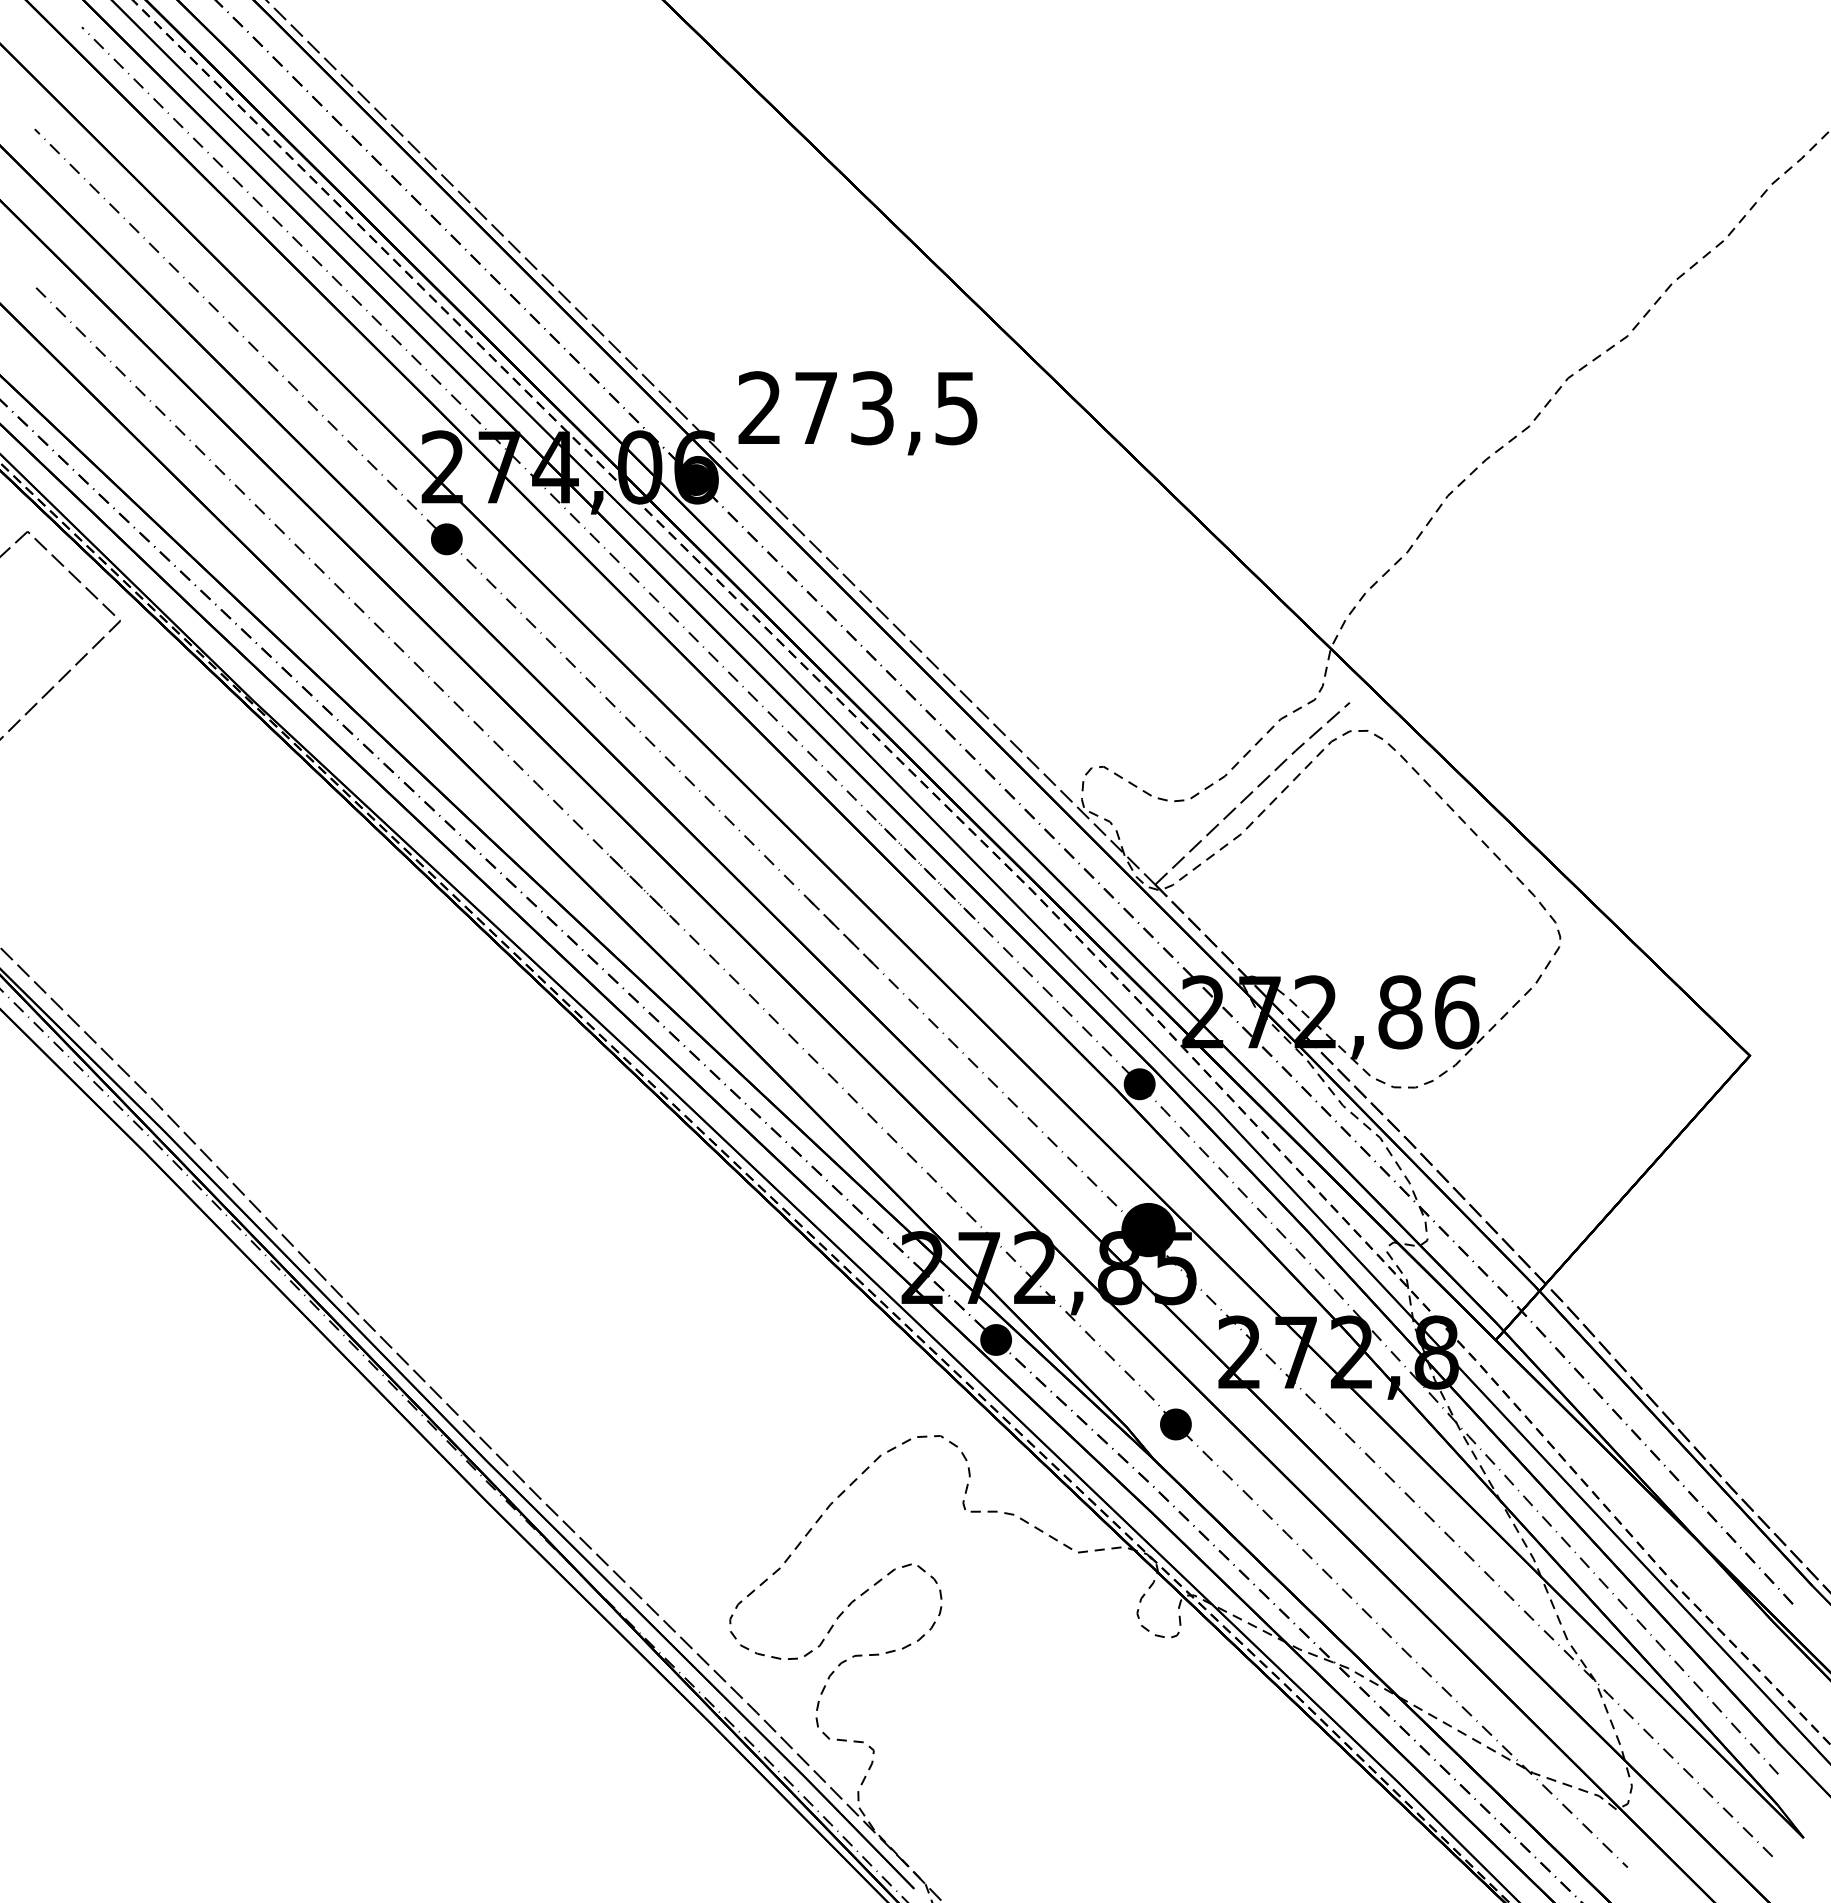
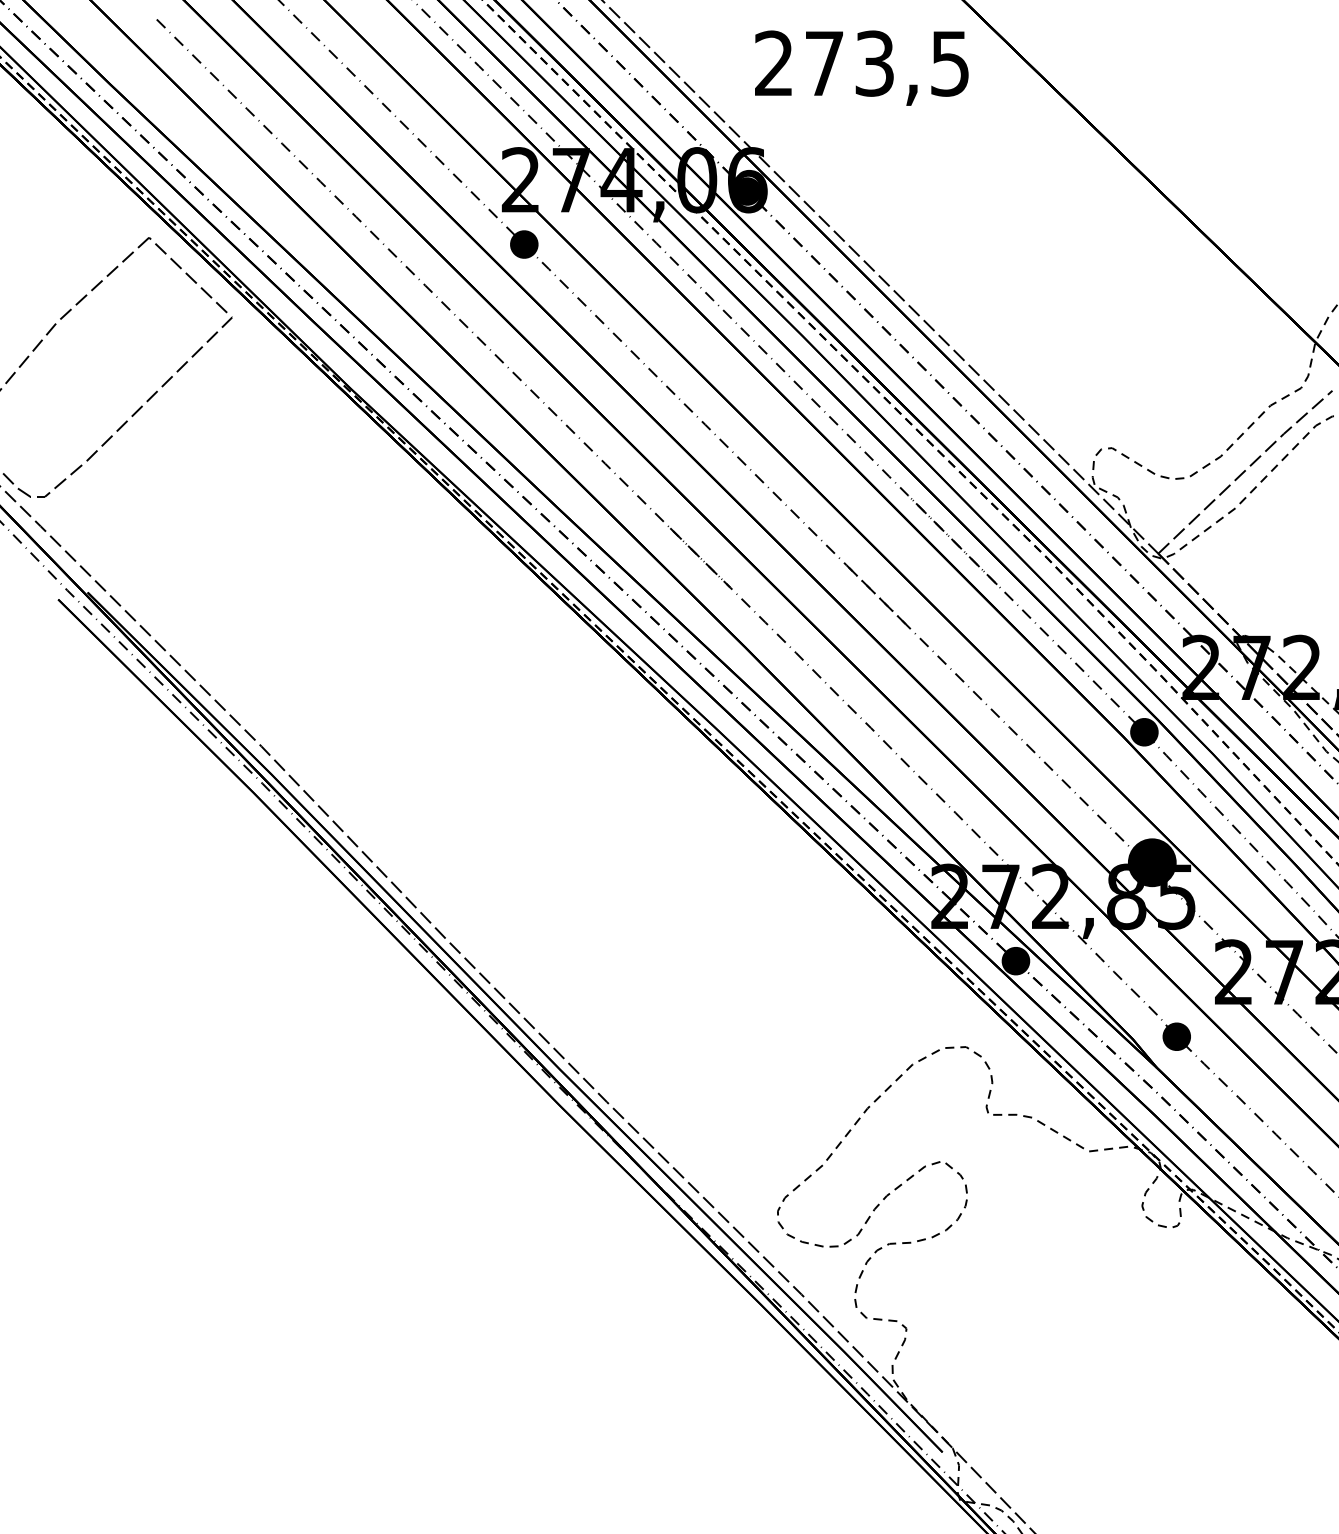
text: (857, 413) -> (861, 68), moved

